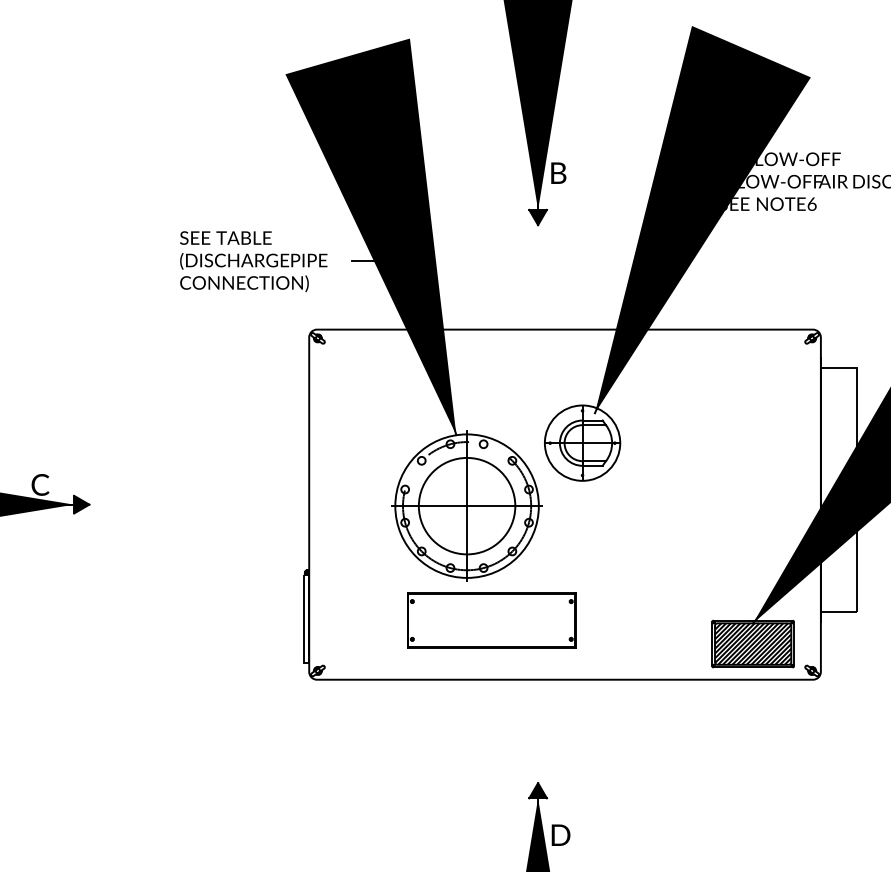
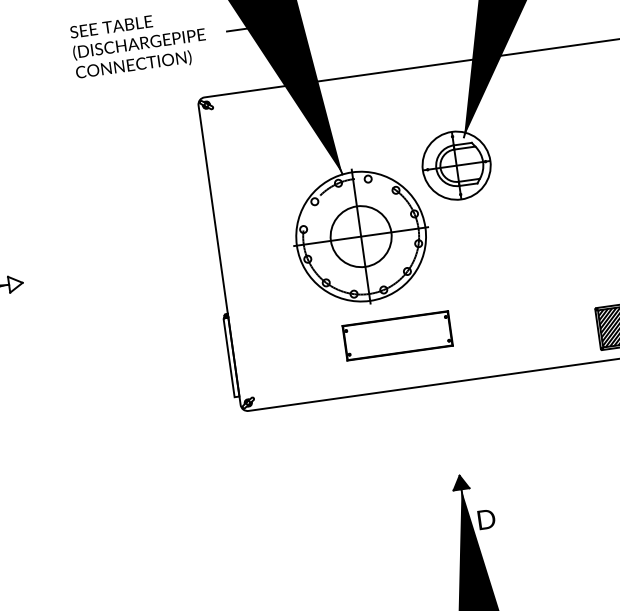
fill: (81, 504) -> (15, 283), removed
circle: (466, 505) -> (360, 236), size x0.7
part: (491, 620) -> (397, 335), size x0.7

